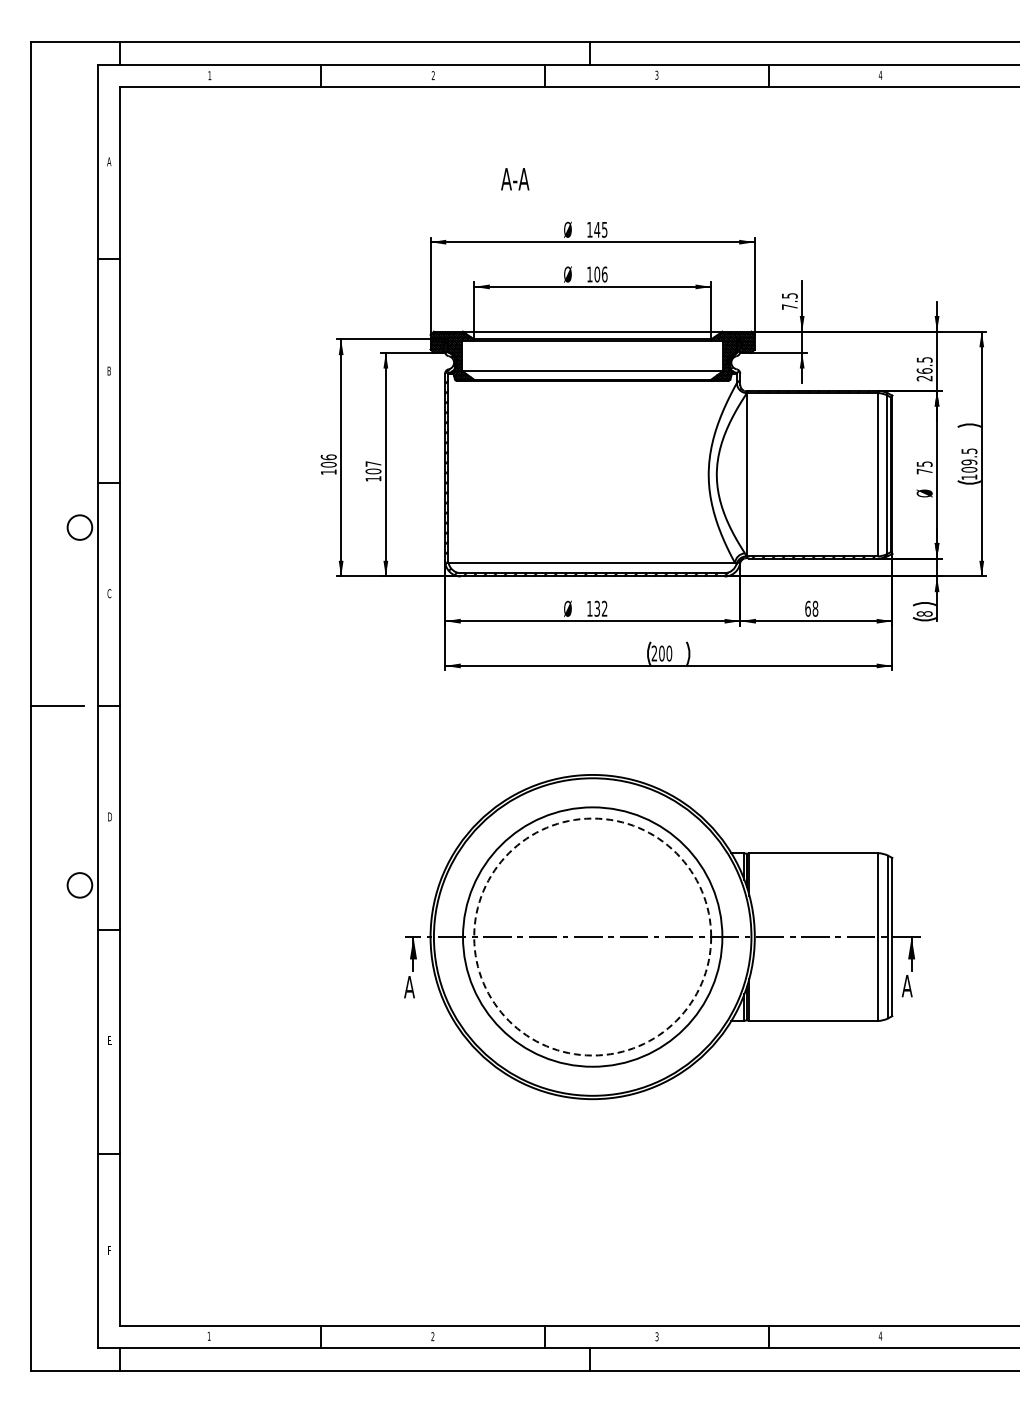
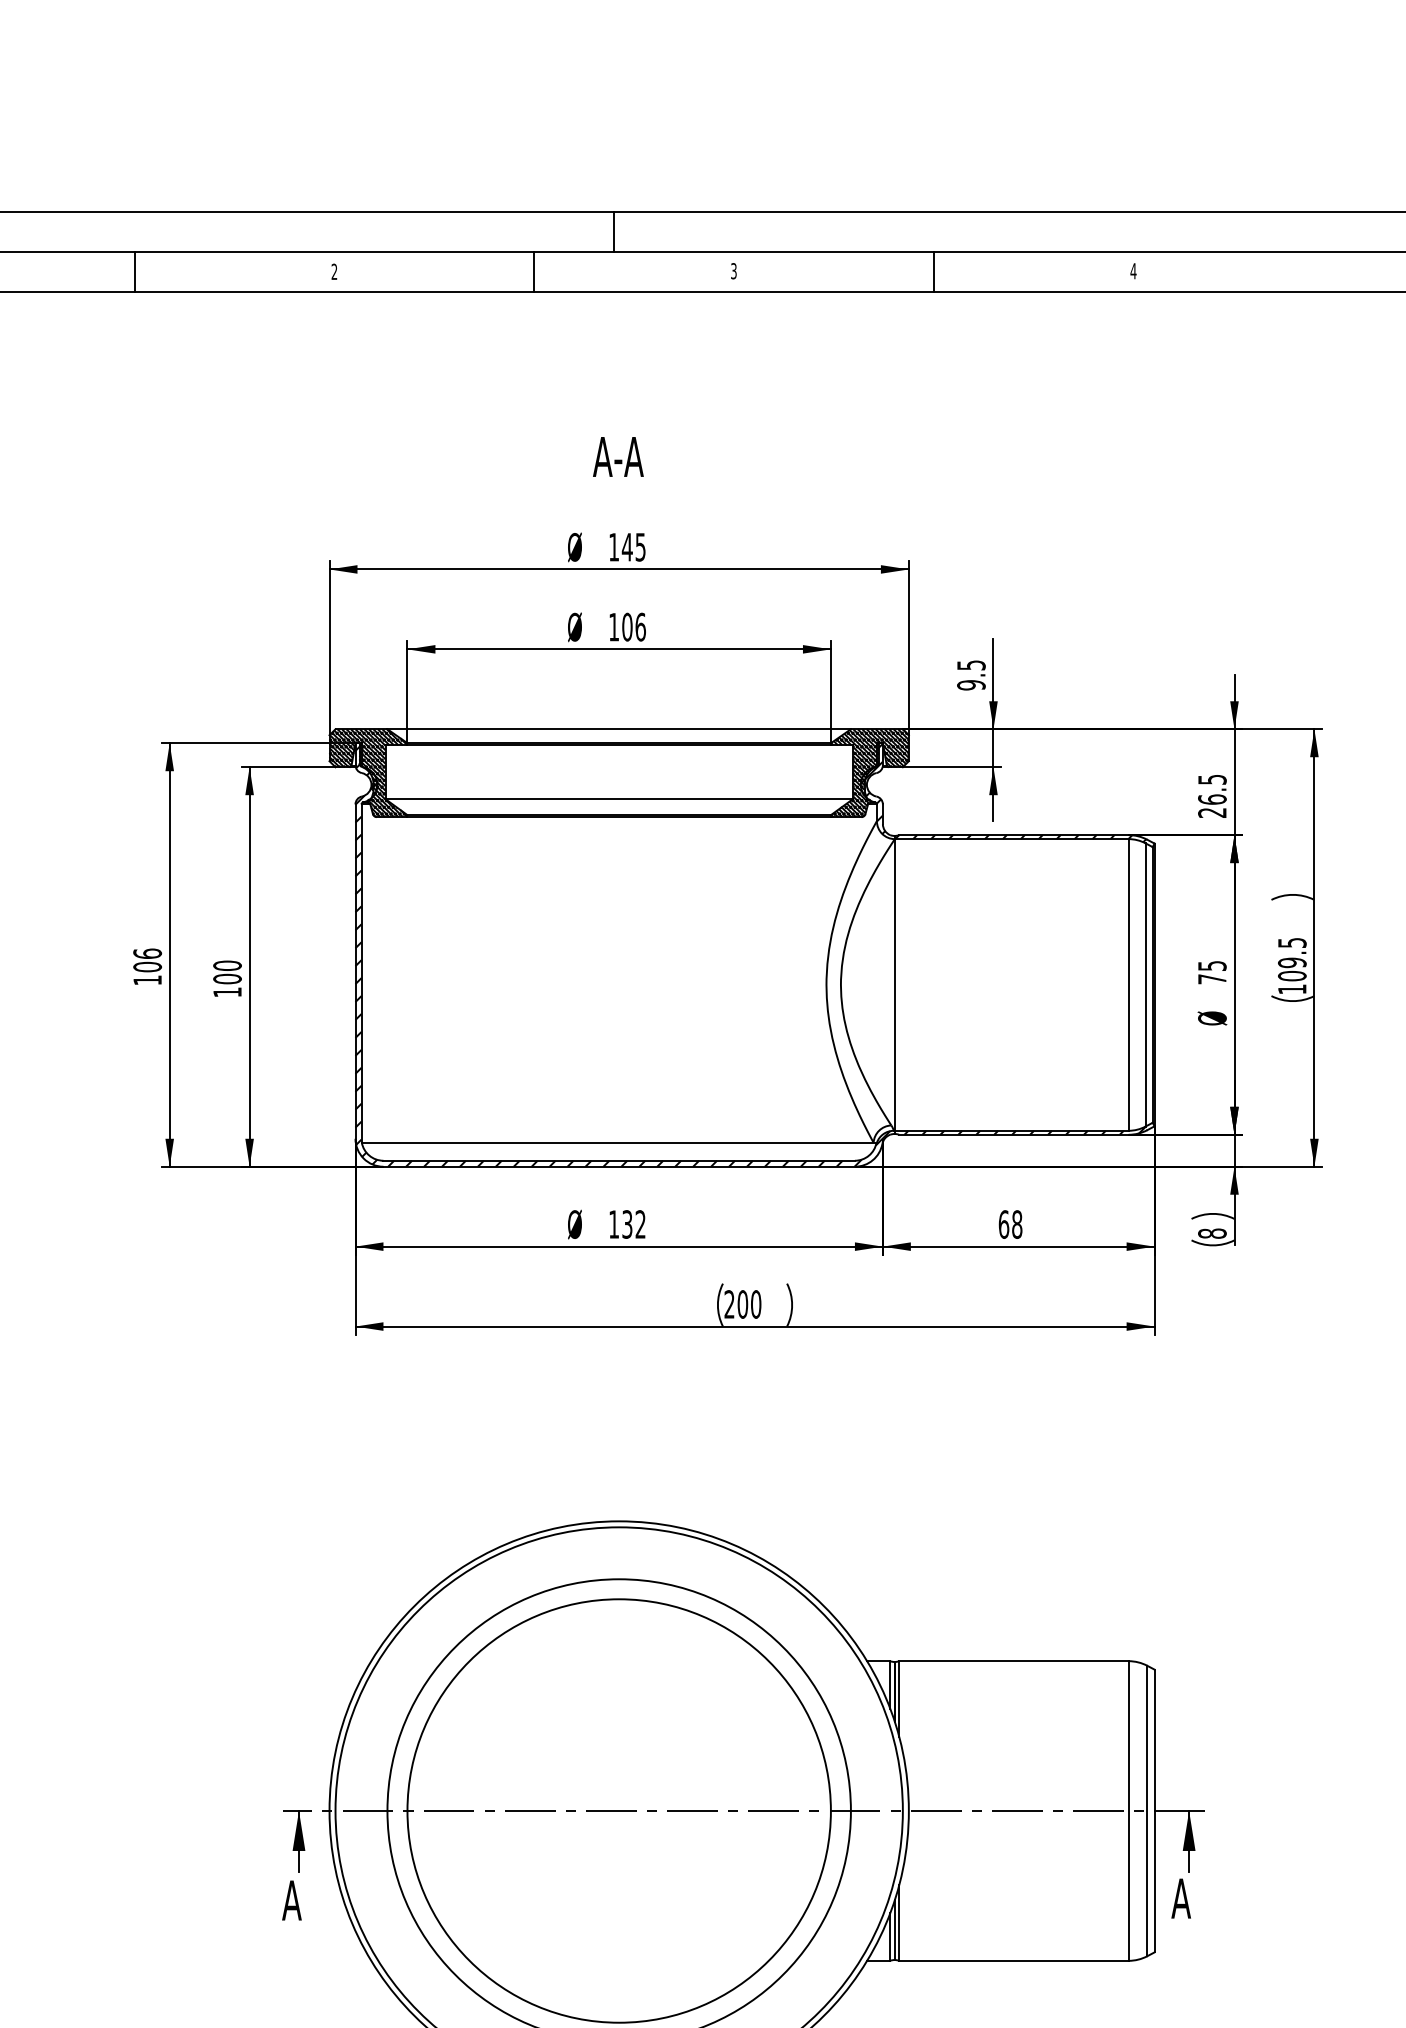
text: (515, 179) -> (618, 457), moved
text: (789, 306) -> (970, 684), 7.5 -> 9.5
text: (373, 463) -> (227, 964), 107 -> 100
circle: (592, 936) -> (618, 1810), dashed -> solid

